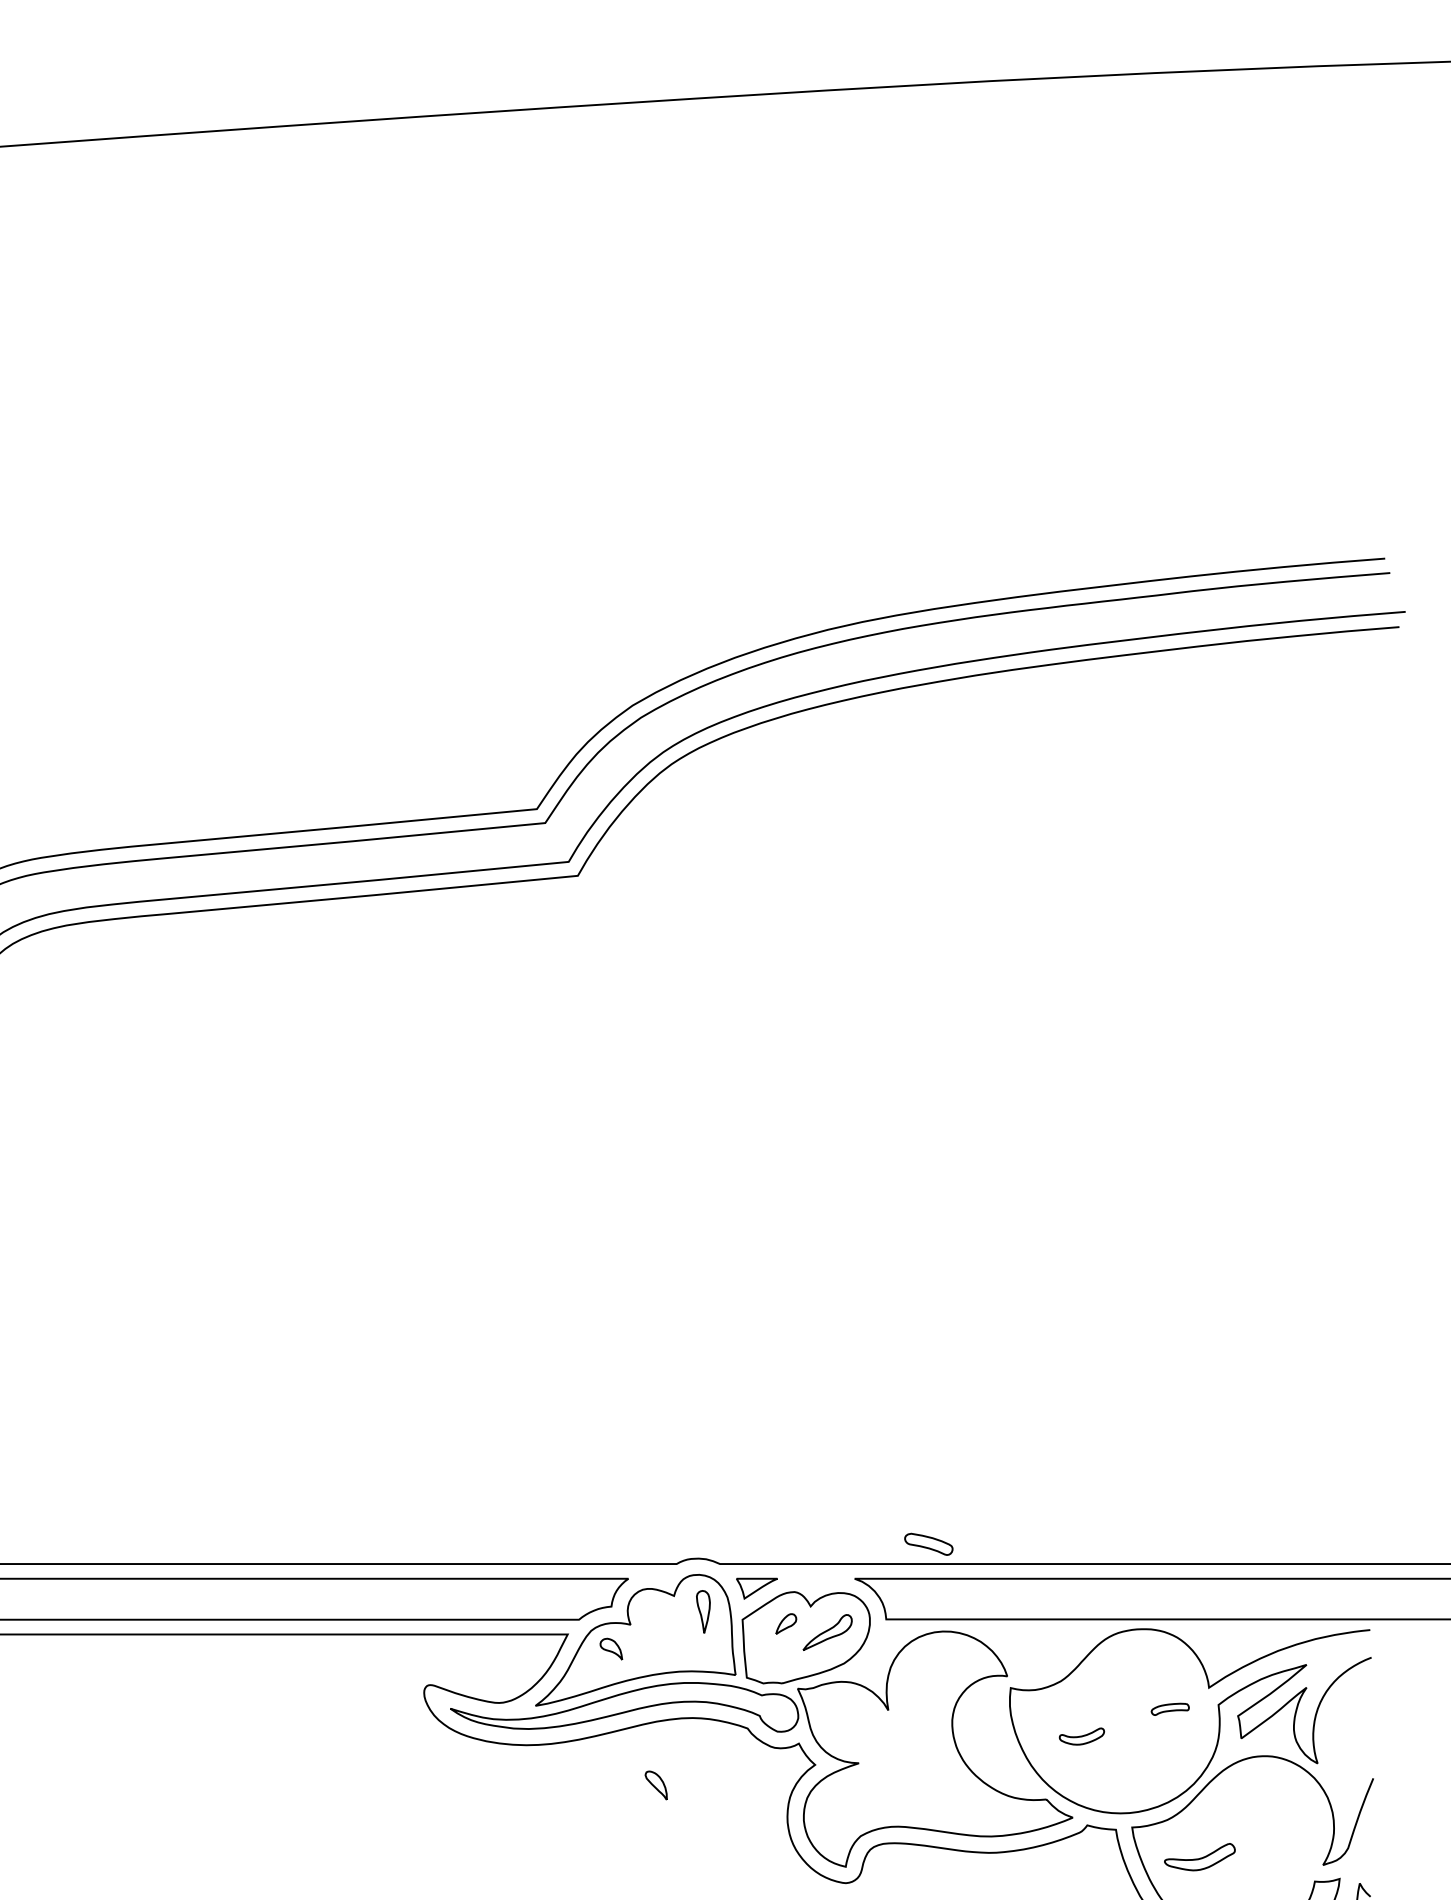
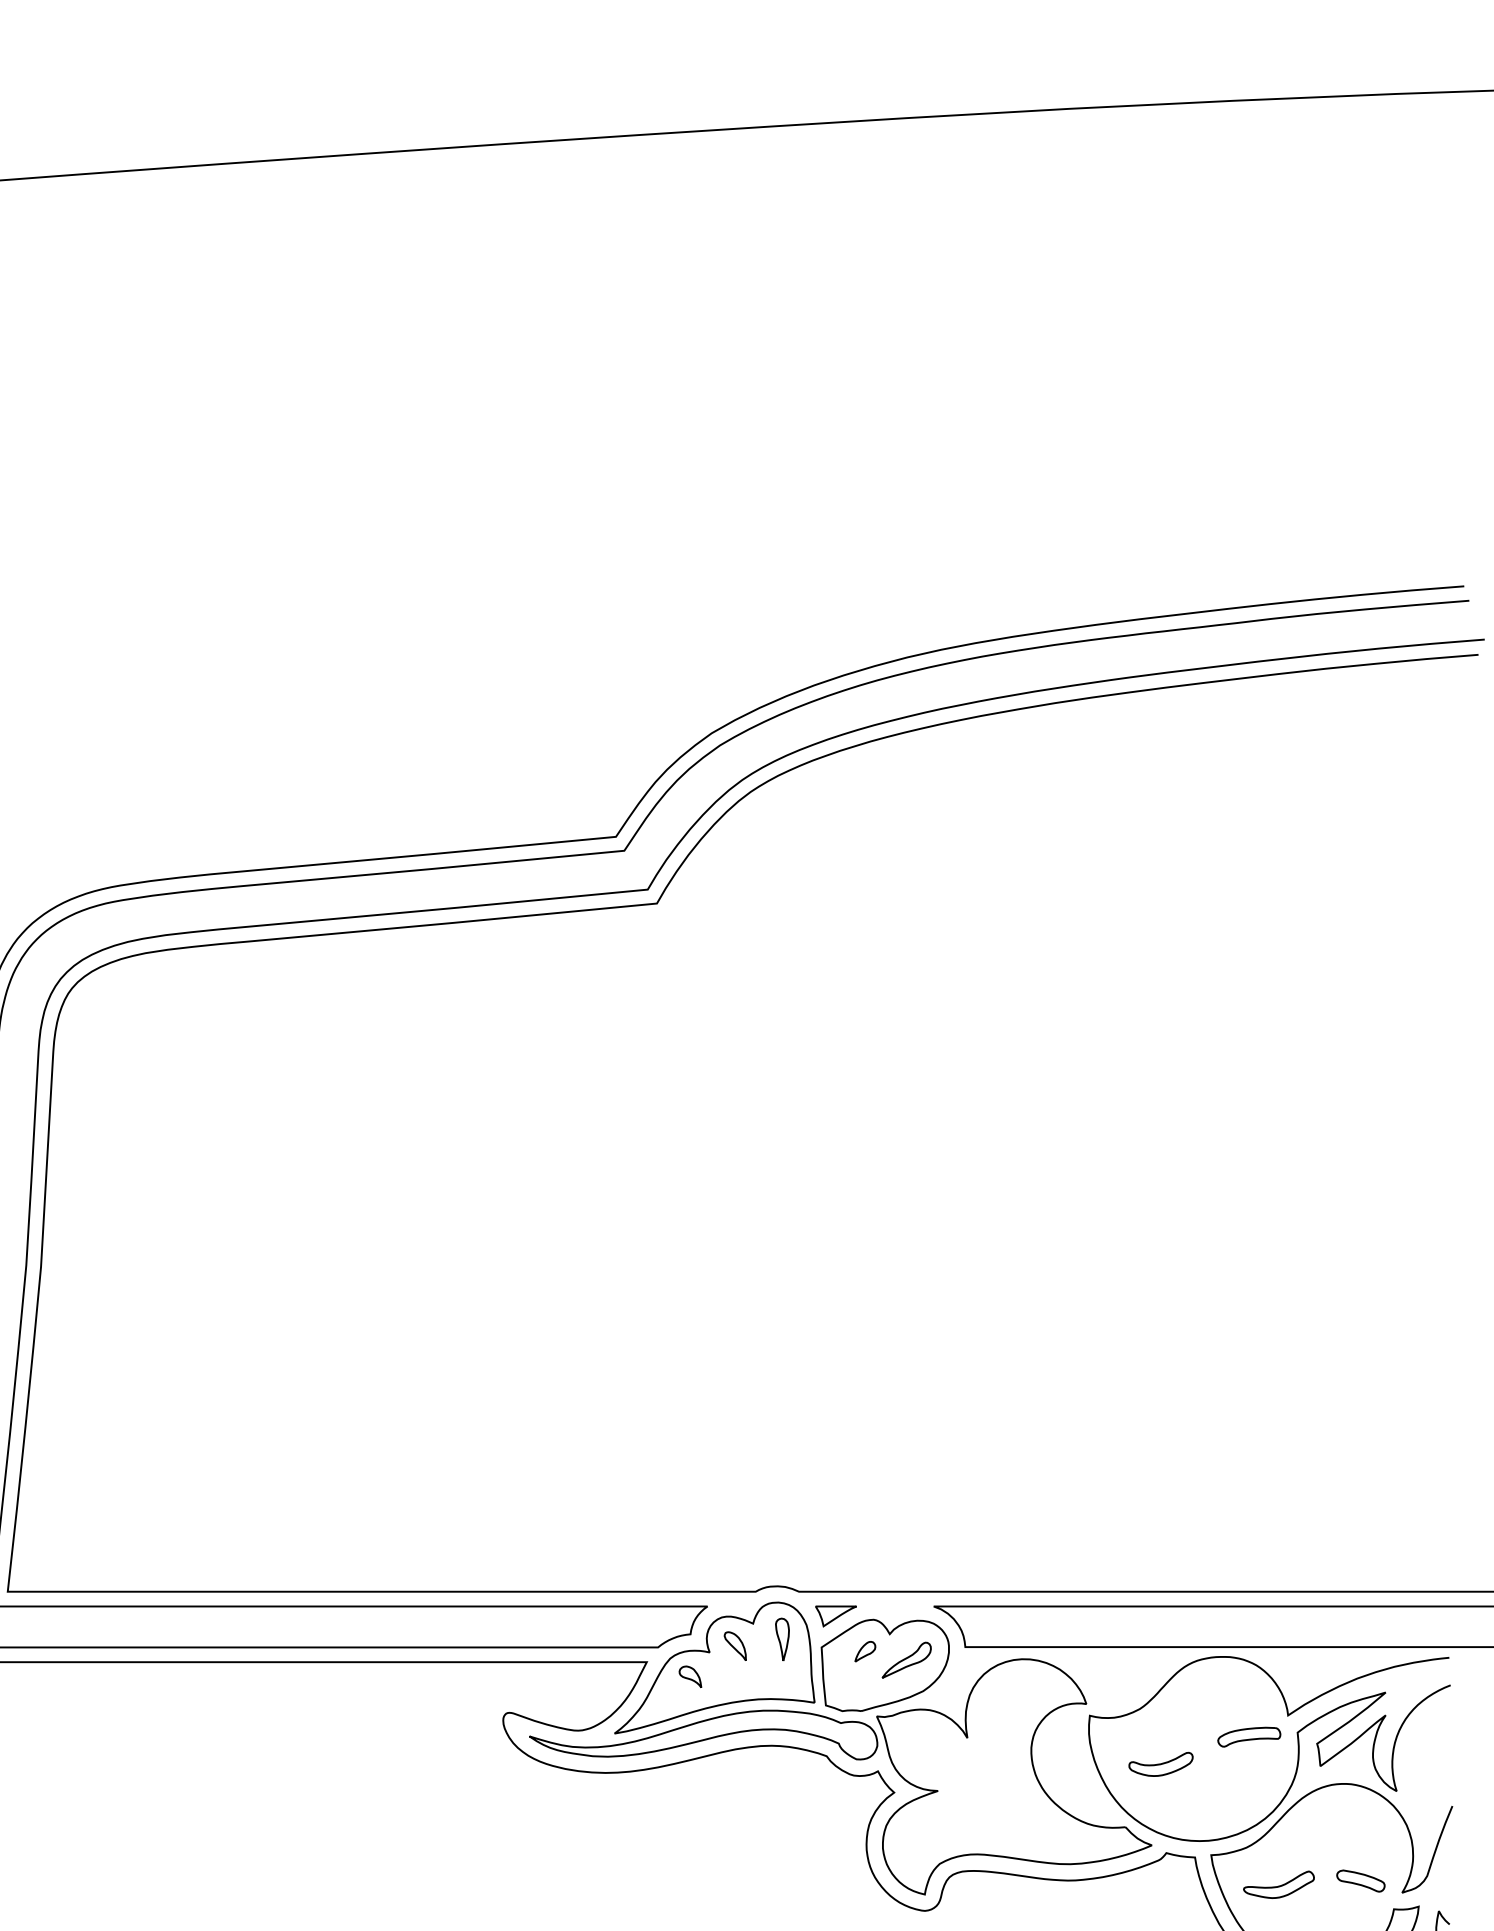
part: (928, 1543) -> (1360, 1880), moved
part: (1170, 1708) -> (1249, 1736), size x1.67
part: (1081, 1735) -> (1160, 1763), size x1.43
part: (655, 1784) -> (734, 1645), moved

